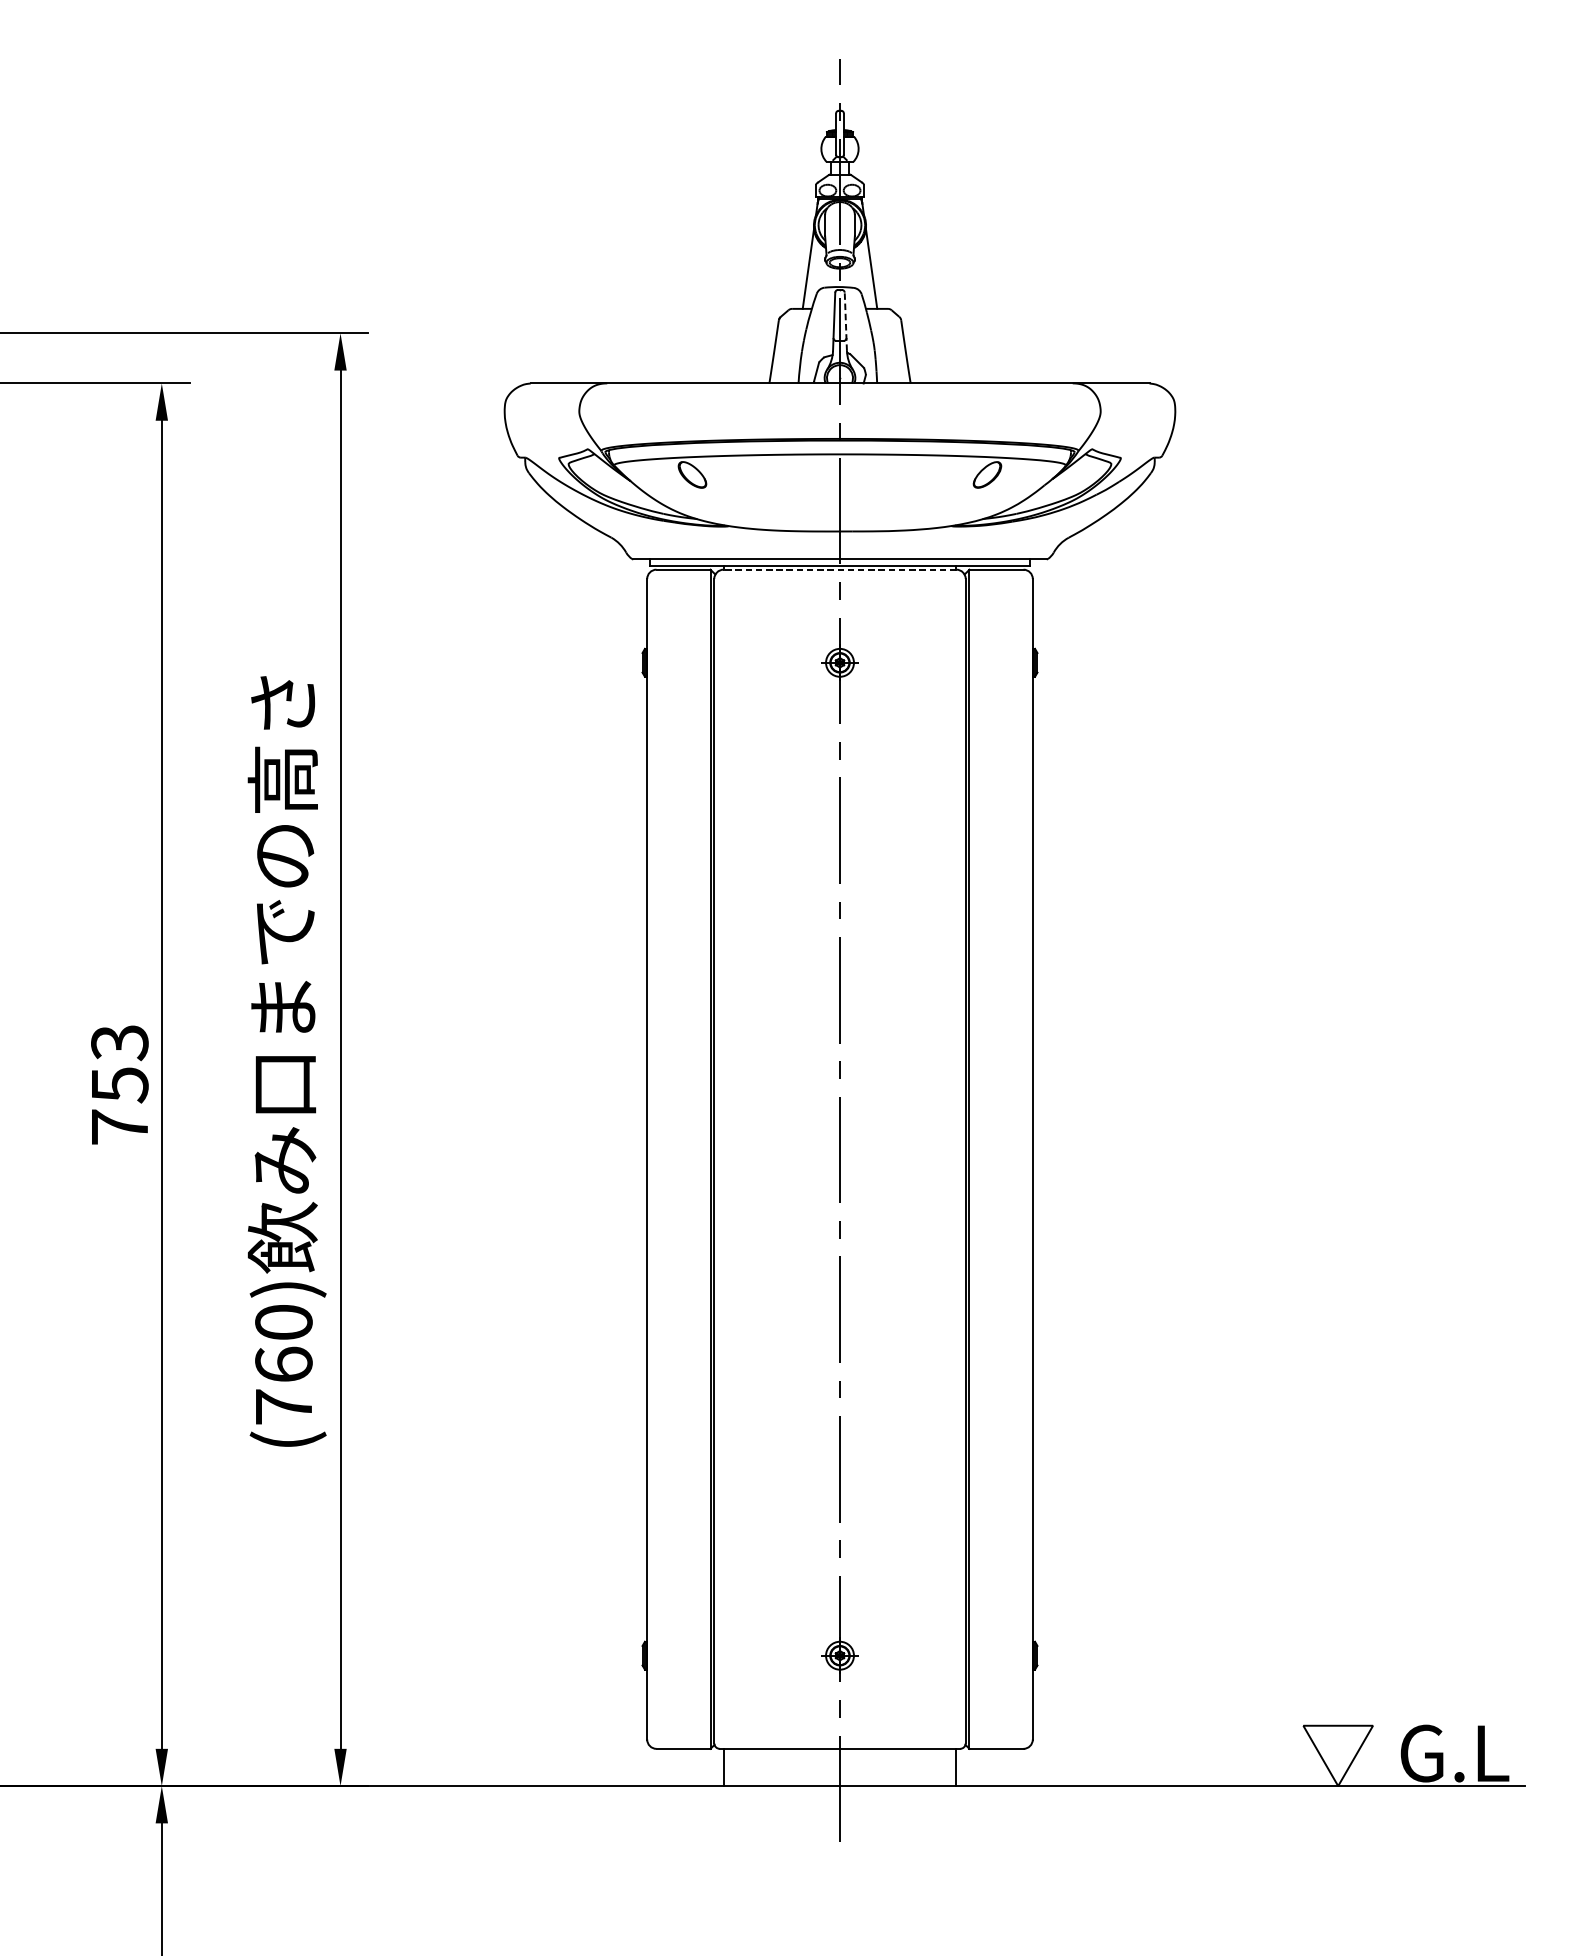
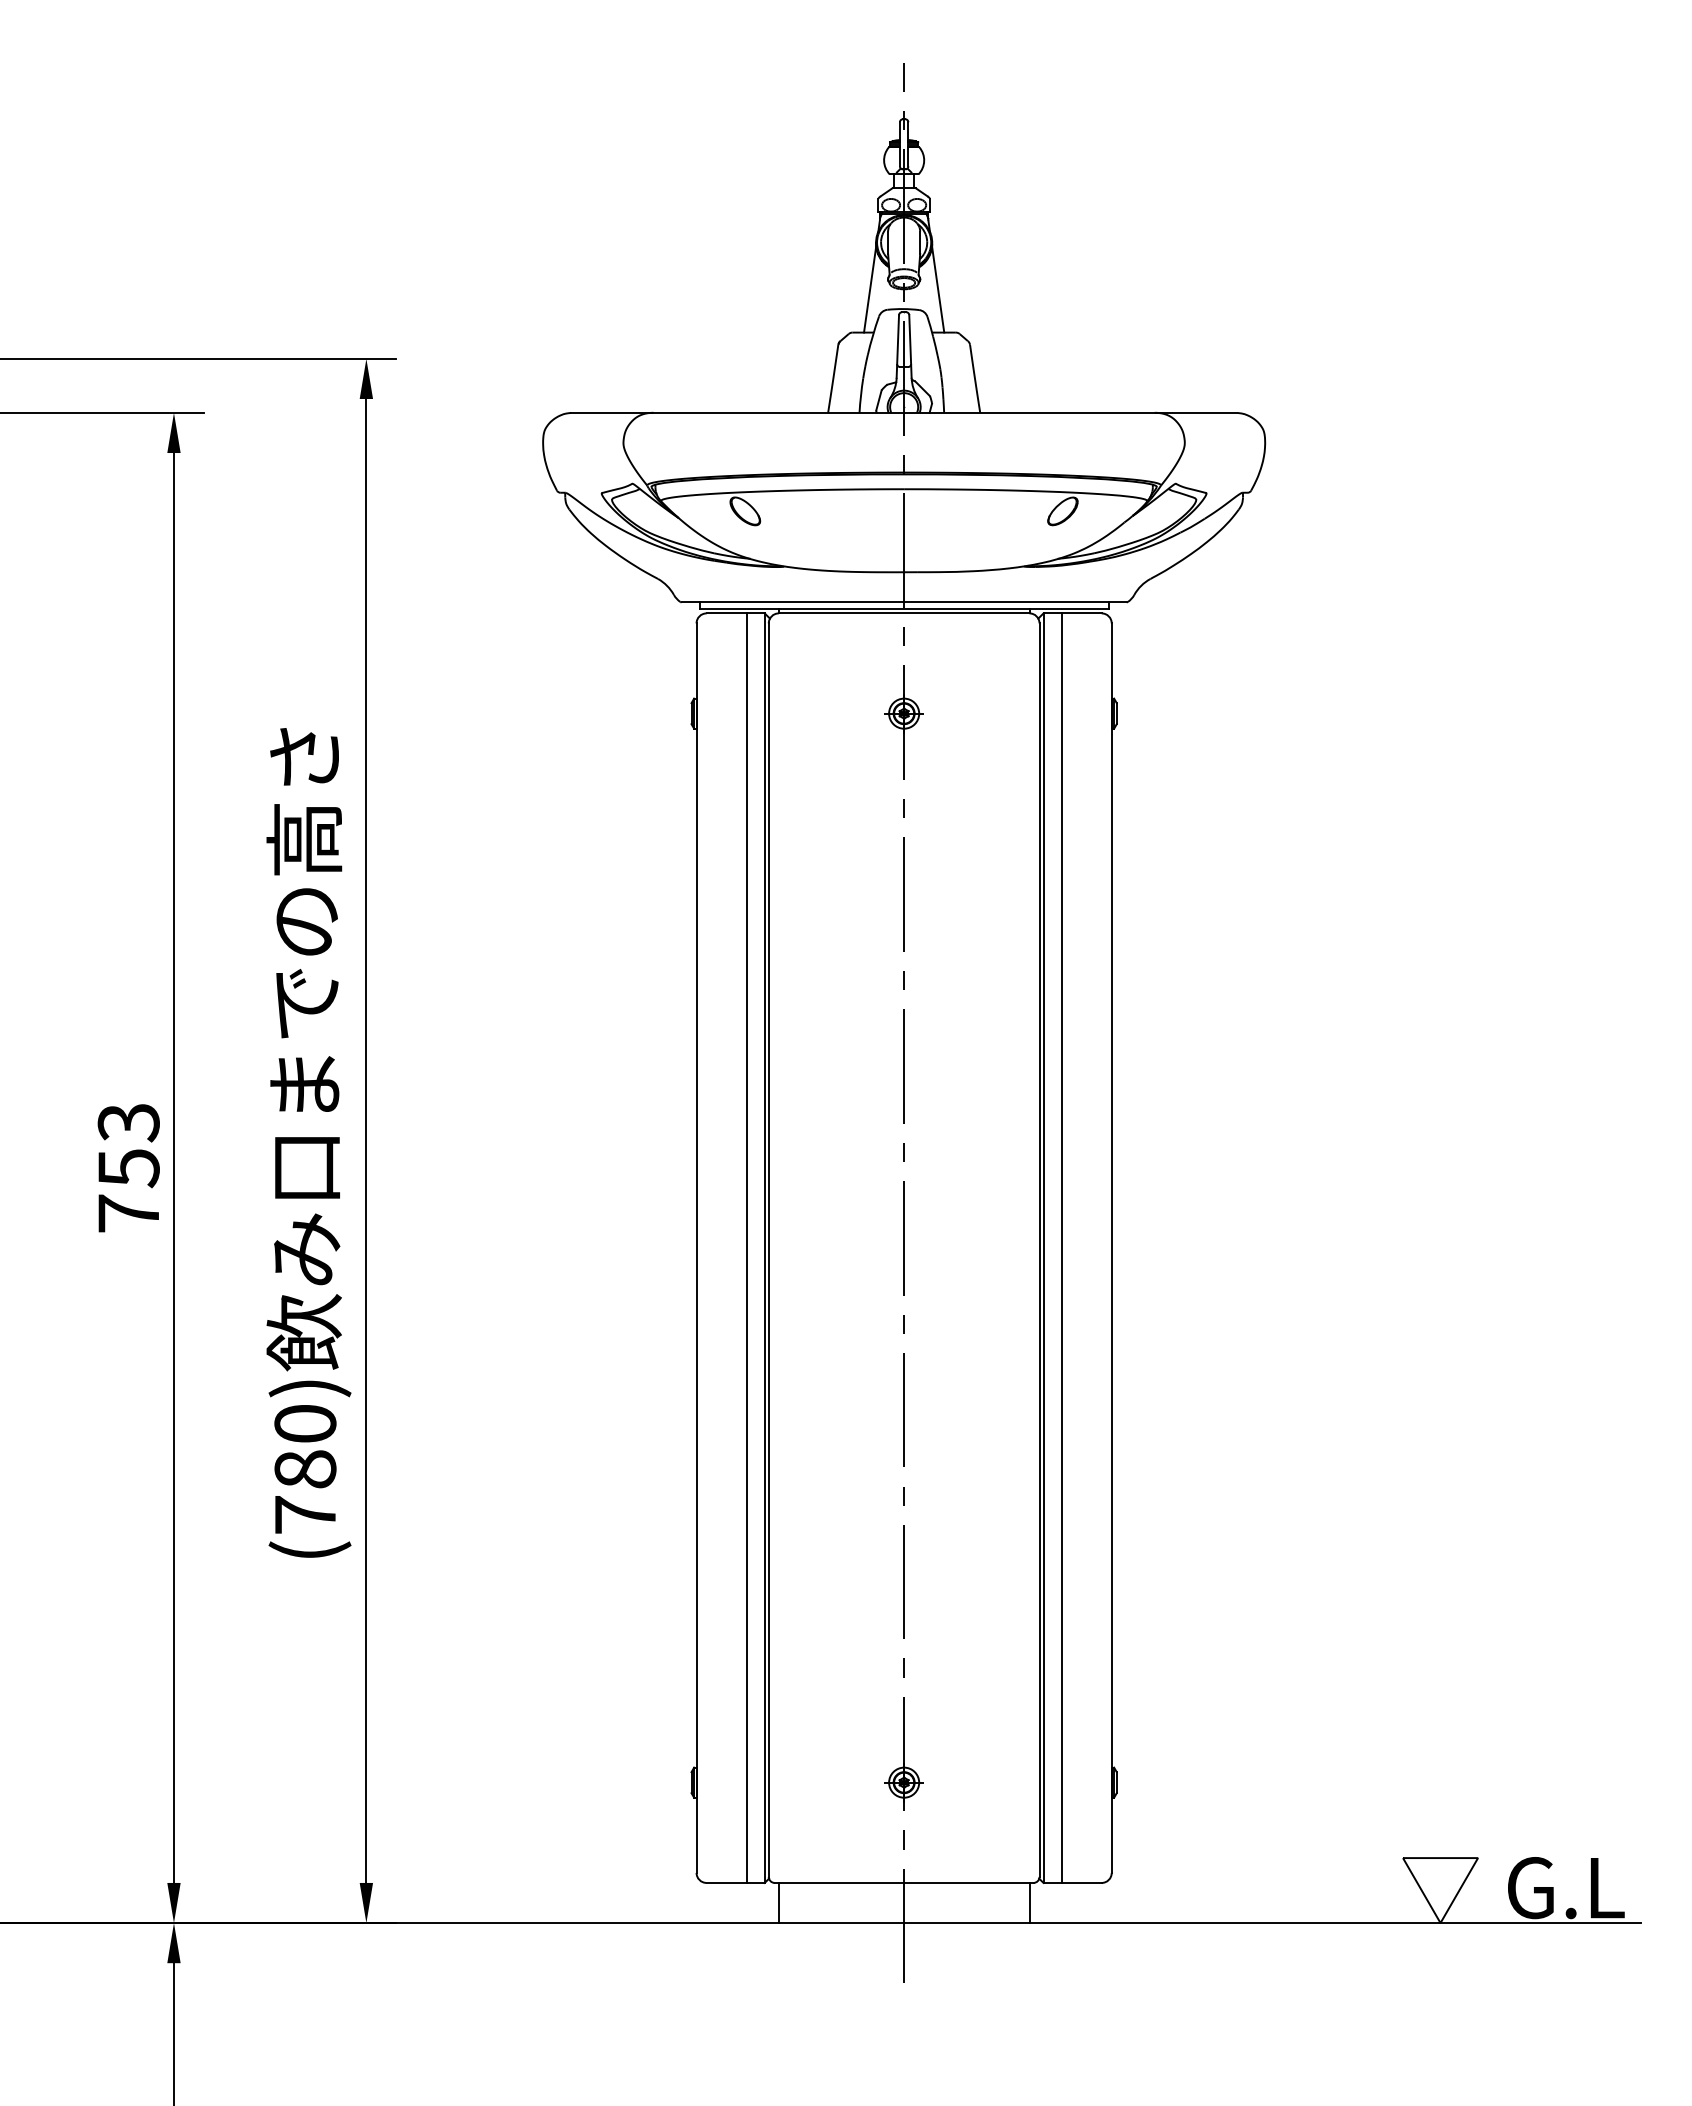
line: (845, 320) -> (910, 345), dashed -> solid
line: (839, 569) -> (903, 613), dashed -> solid
line: (693, 1158) -> (746, 1247), added
line: (986, 1158) -> (1061, 1247), added
text: (283, 1364) -> (305, 1469), (760) -> (780)

